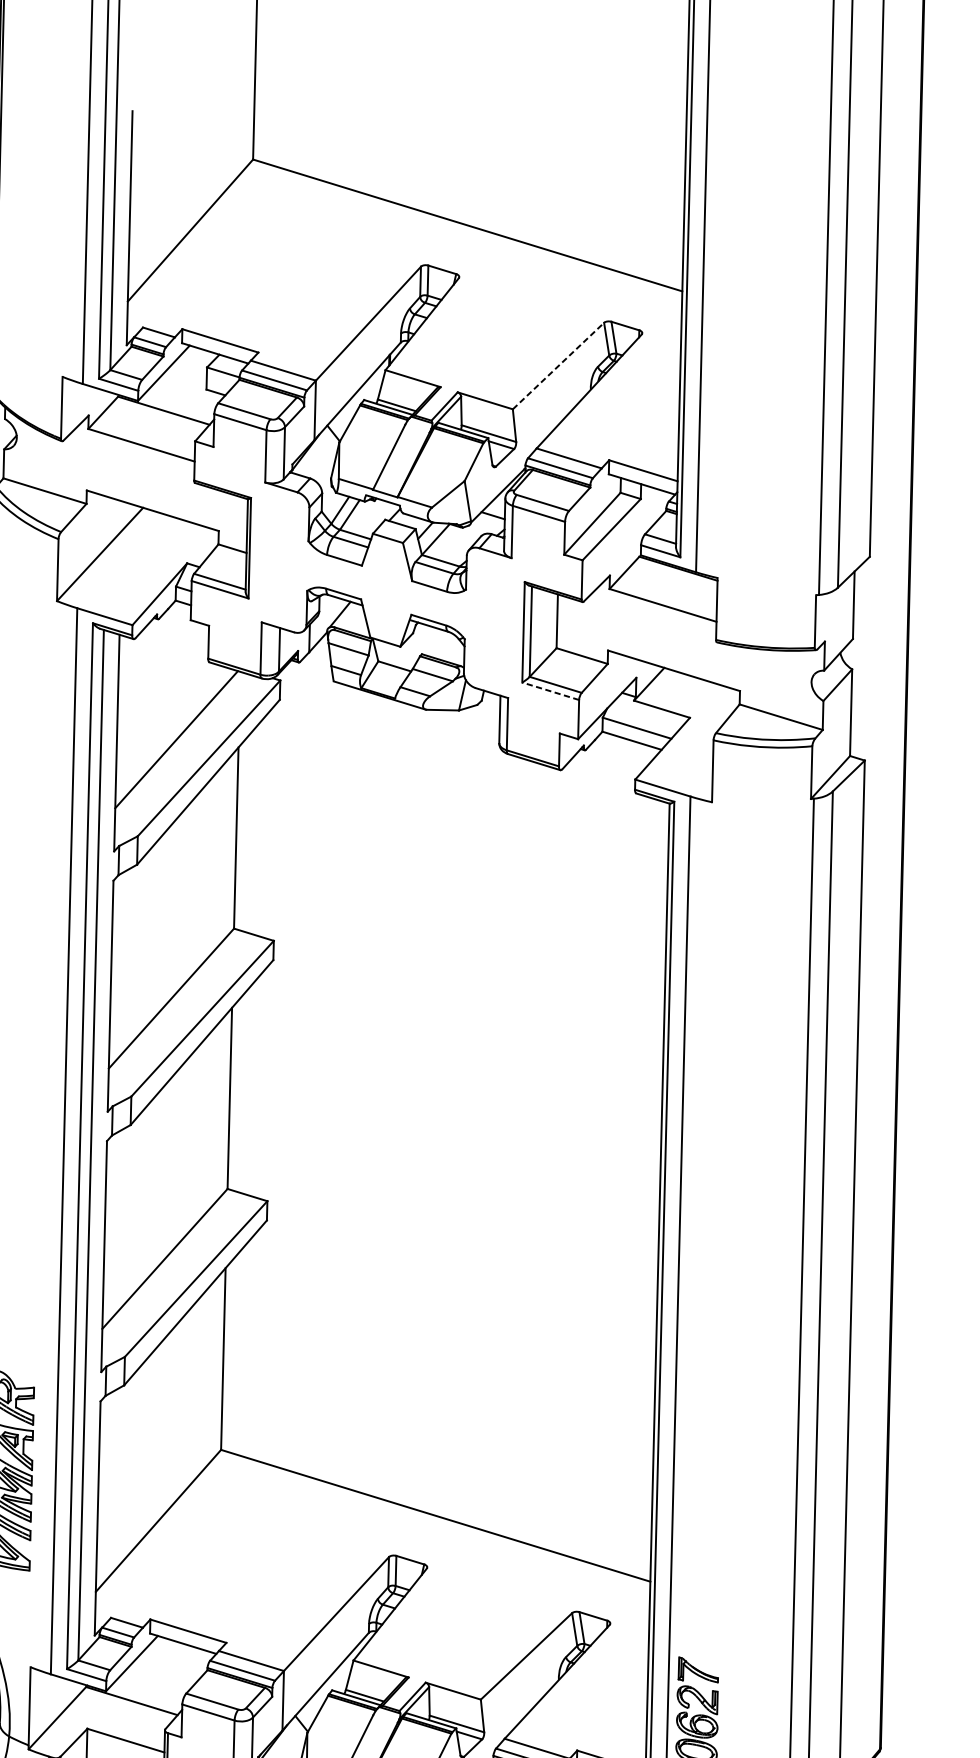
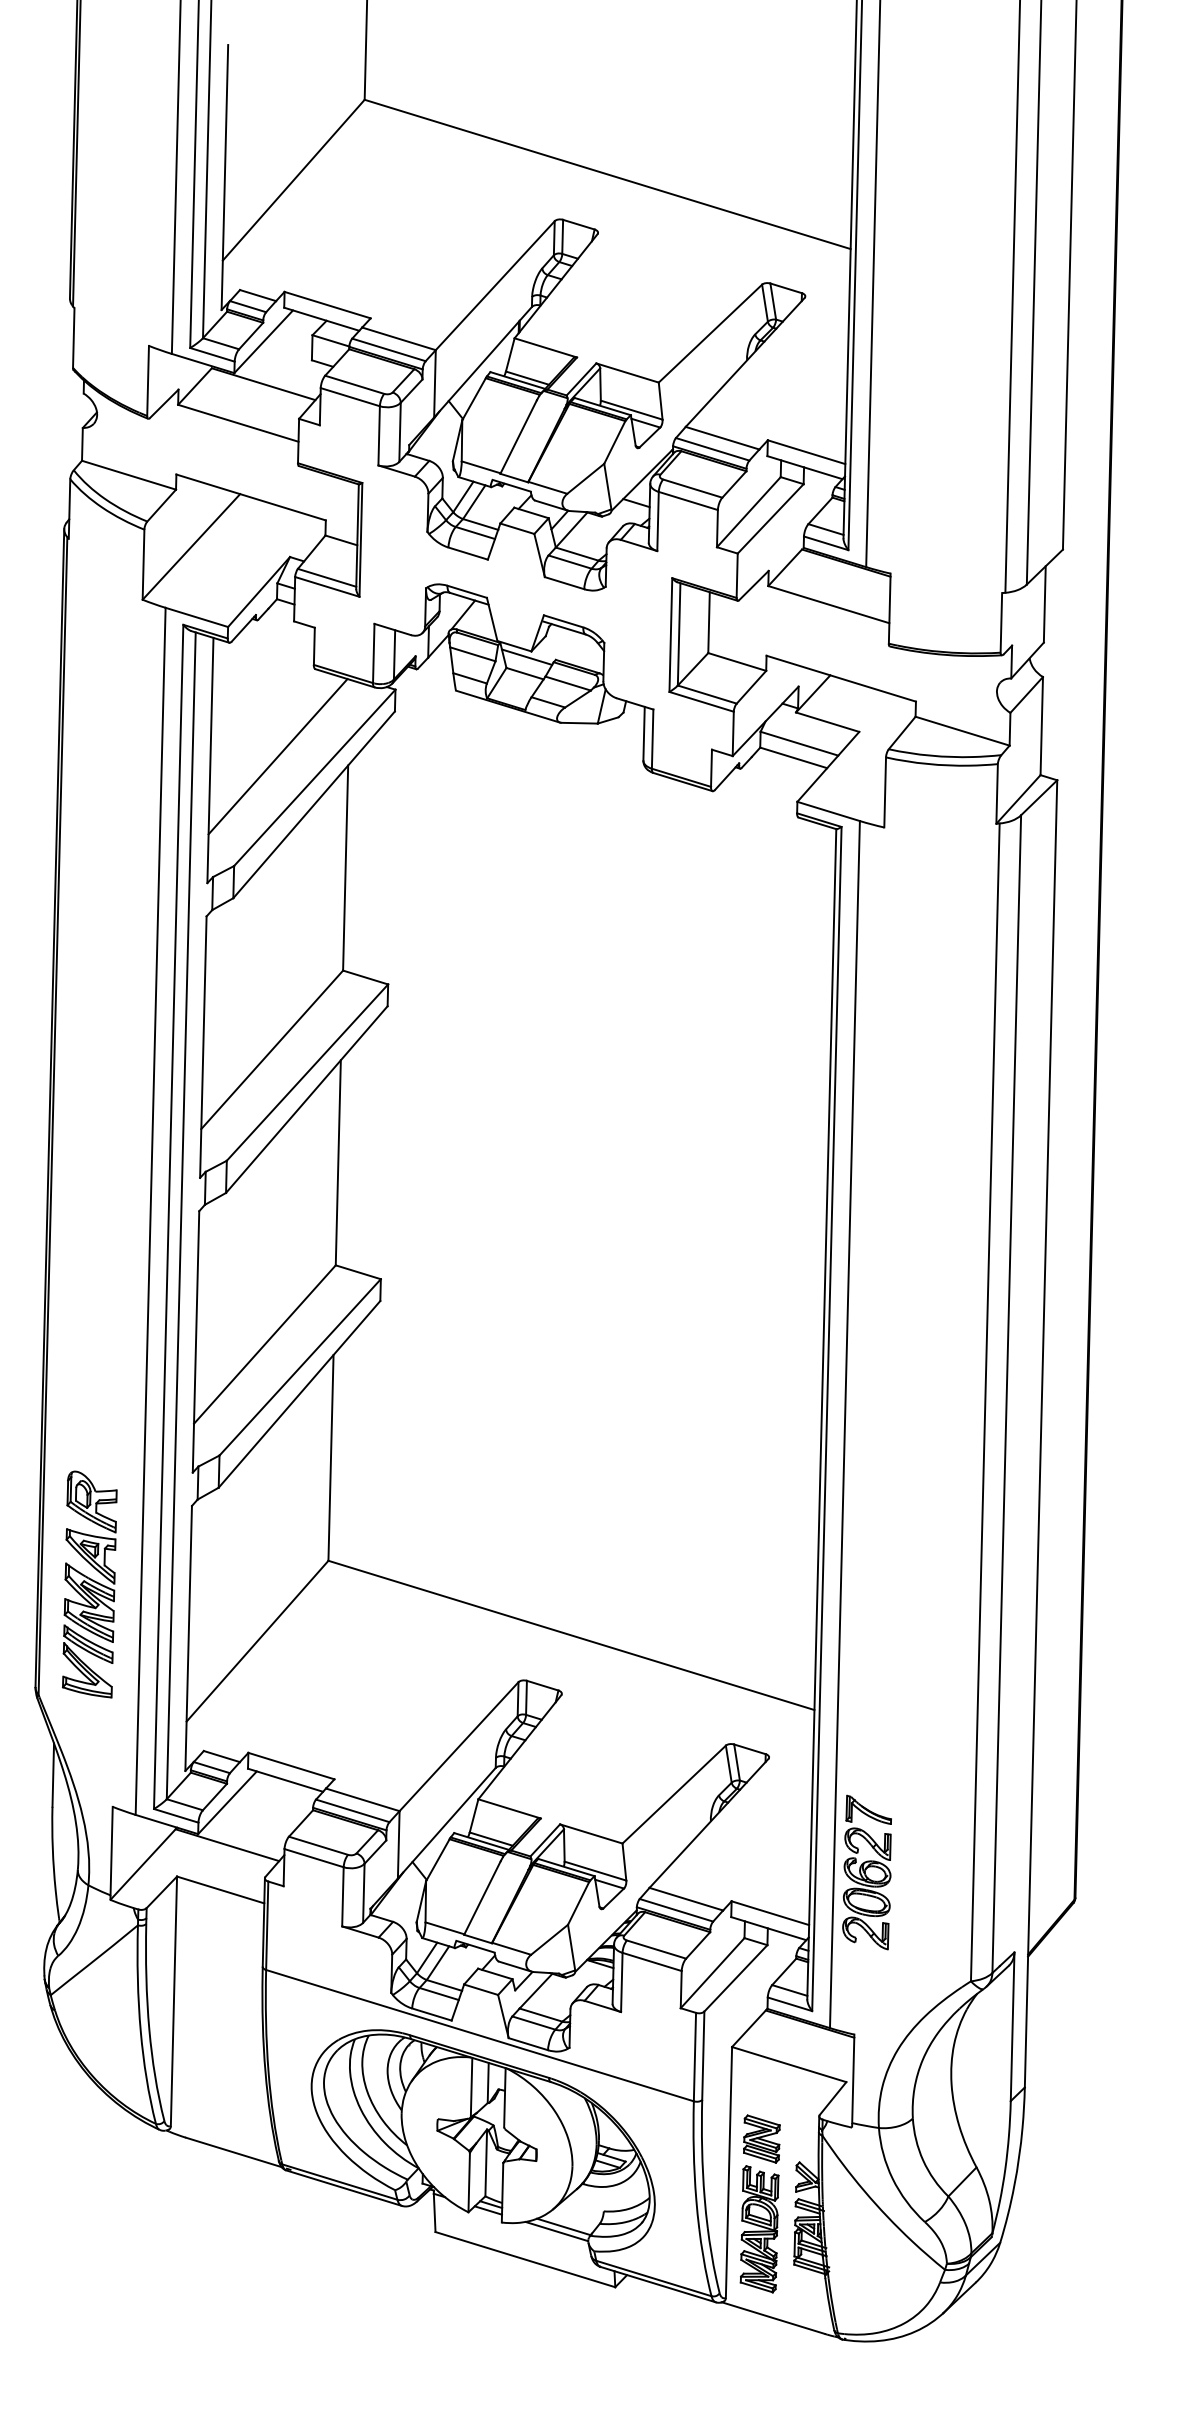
line: (558, 365) -> (710, 333), dashed -> solid
line: (396, 651) -> (526, 656), added
line: (550, 690) -> (701, 701), dashed -> solid

